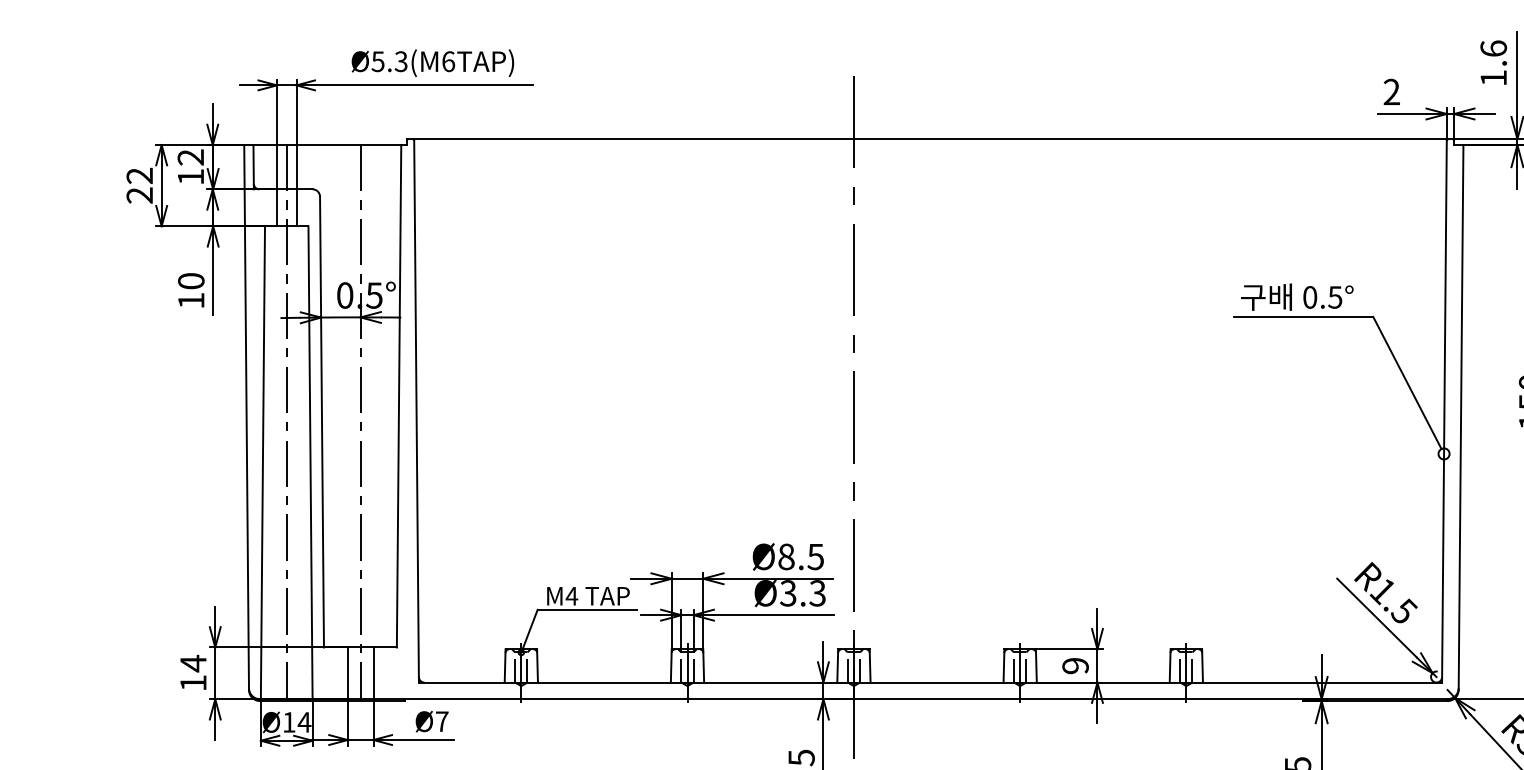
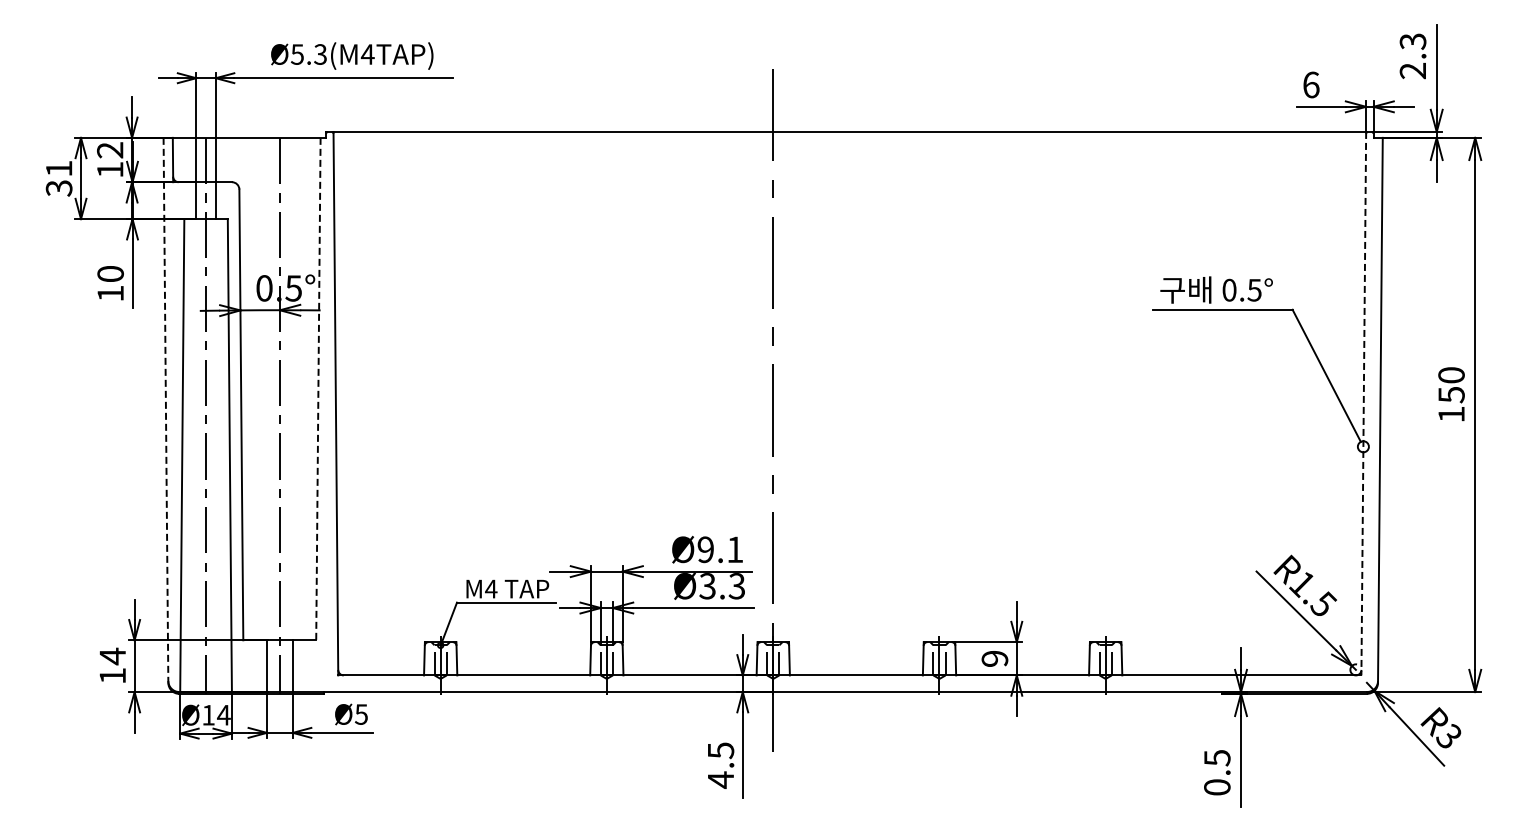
text: (448, 61) -> (367, 54), Ø5.3(M6TAP) -> Ø5.3(M4TAP)
text: (1493, 63) -> (1412, 56), 1.6 -> 2.3
text: (1392, 91) -> (1311, 84), 2 -> 6
text: (139, 185) -> (58, 178), 22 -> 31
line: (399, 396) -> (318, 389), solid -> dashed
line: (1444, 410) -> (1363, 403), solid -> dashed
line: (246, 417) -> (165, 410), solid -> dashed
text: (801, 556) -> (720, 549), Ø8.5 -> Ø9.1
text: (441, 721) -> (360, 714), Ø7 -> Ø5

